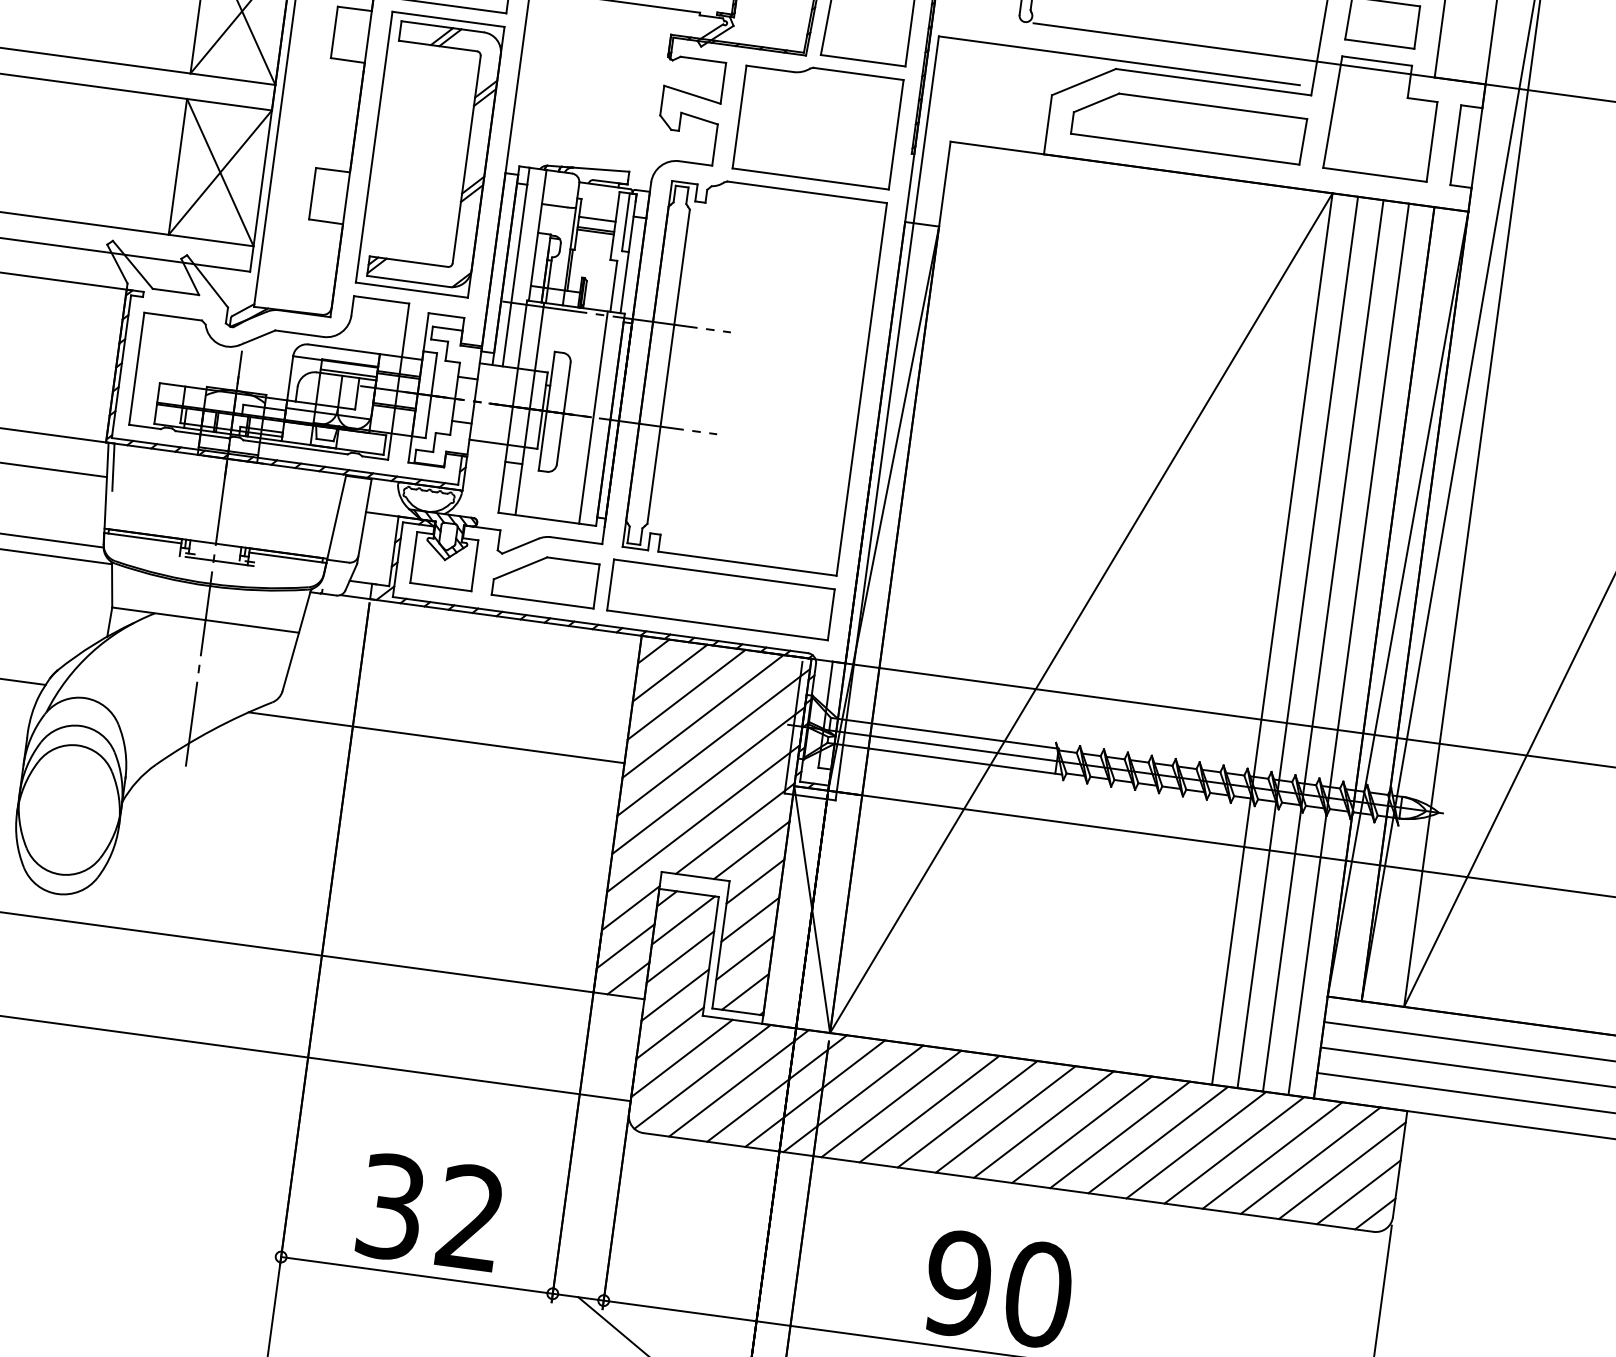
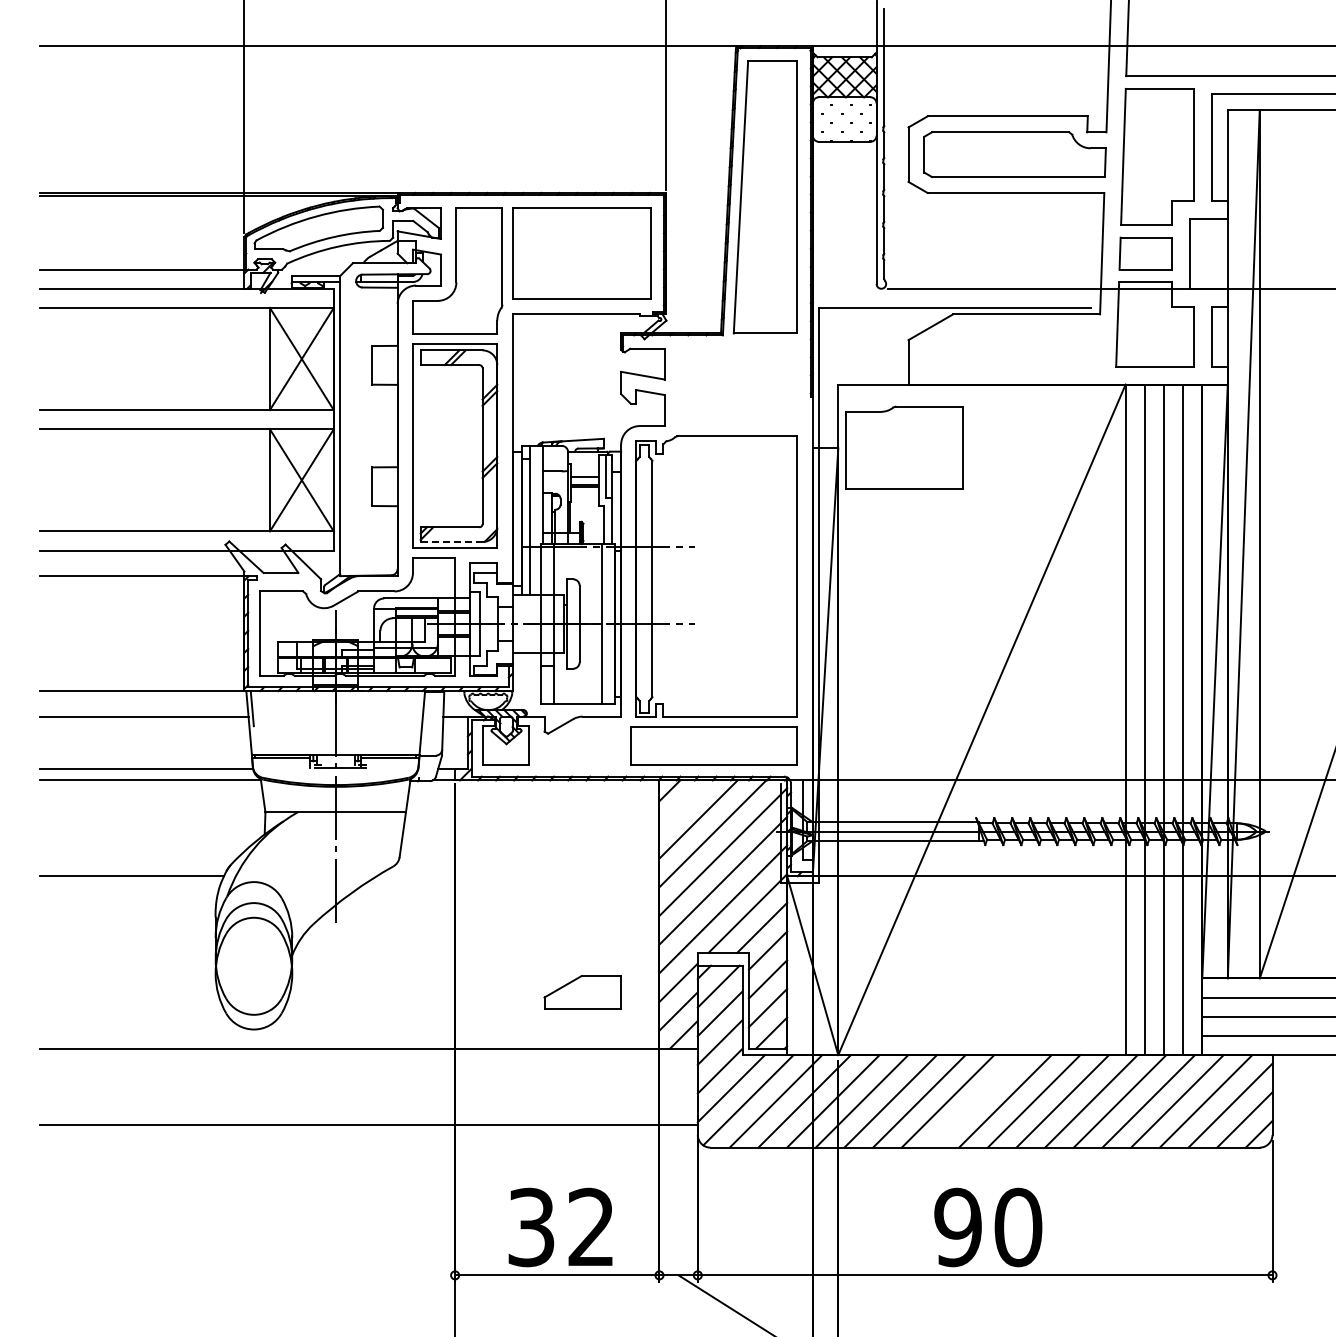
part: (817, 123) -> (904, 447), moved
part: (1188, 126) -> (1012, 349), removed
line: (408, 280) -> (451, 541), solid -> dashed
part: (545, 579) -> (582, 992), moved
line: (669, 672) -> (683, 804), removed
line: (435, 737) -> (517, 876), removed
line: (1005, 1119) -> (976, 1101), removed

